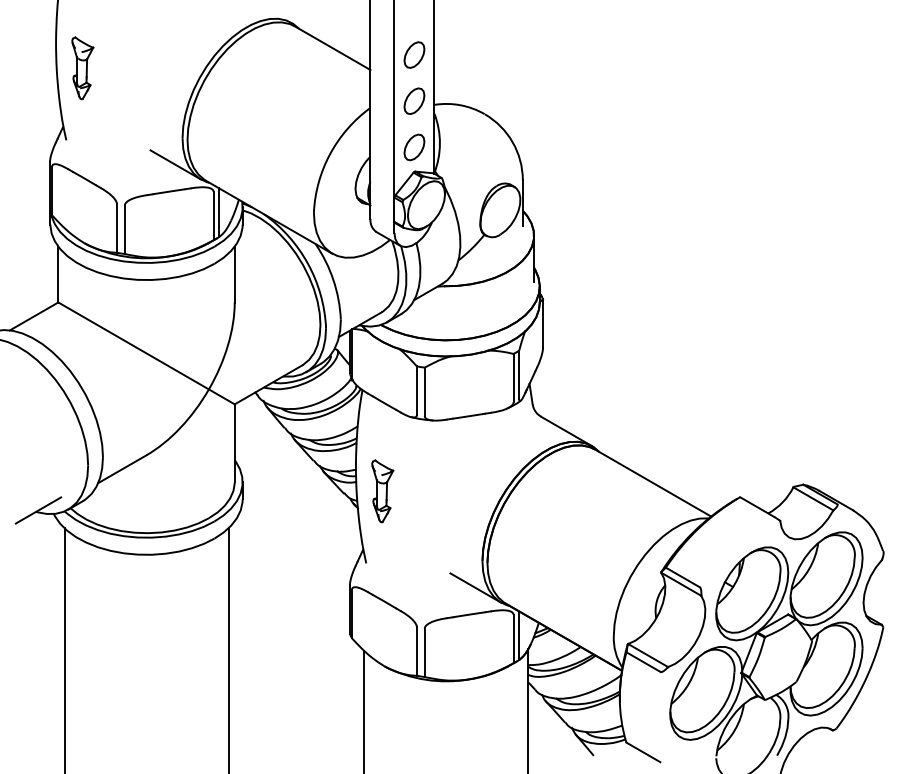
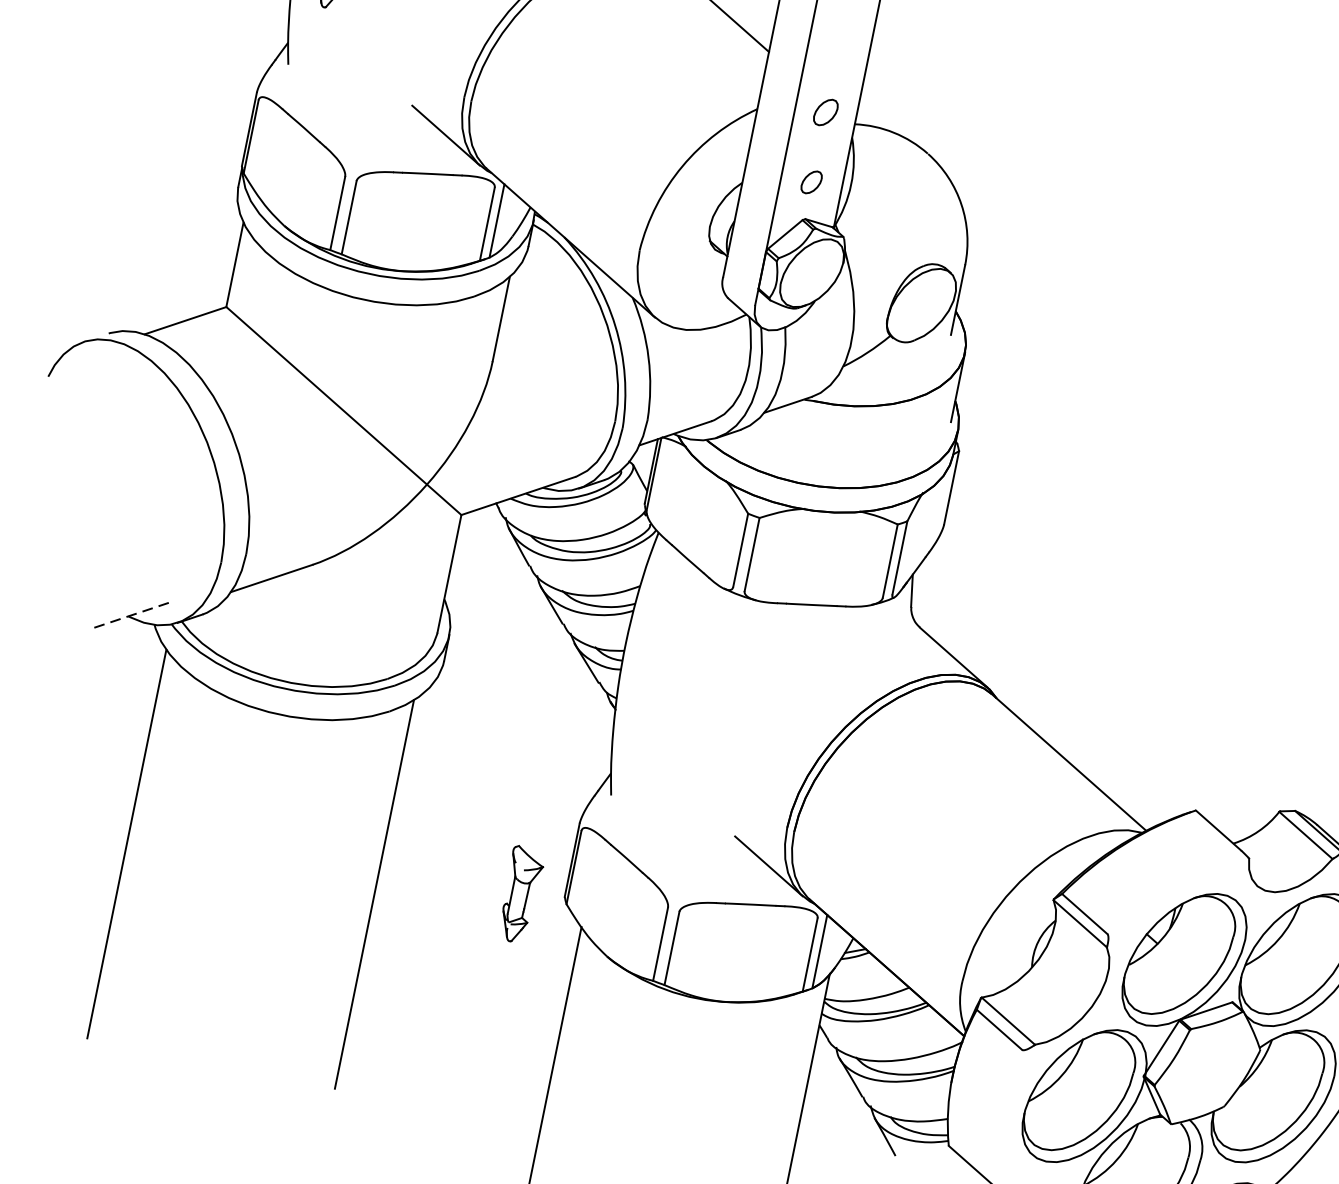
part: (414, 54) -> (840, 42), removed
part: (414, 100) -> (826, 111), size x0.7
part: (414, 147) -> (811, 182), size x0.6
part: (382, 491) -> (520, 895), moved
line: (38, 510) -> (132, 614), solid -> dashed

